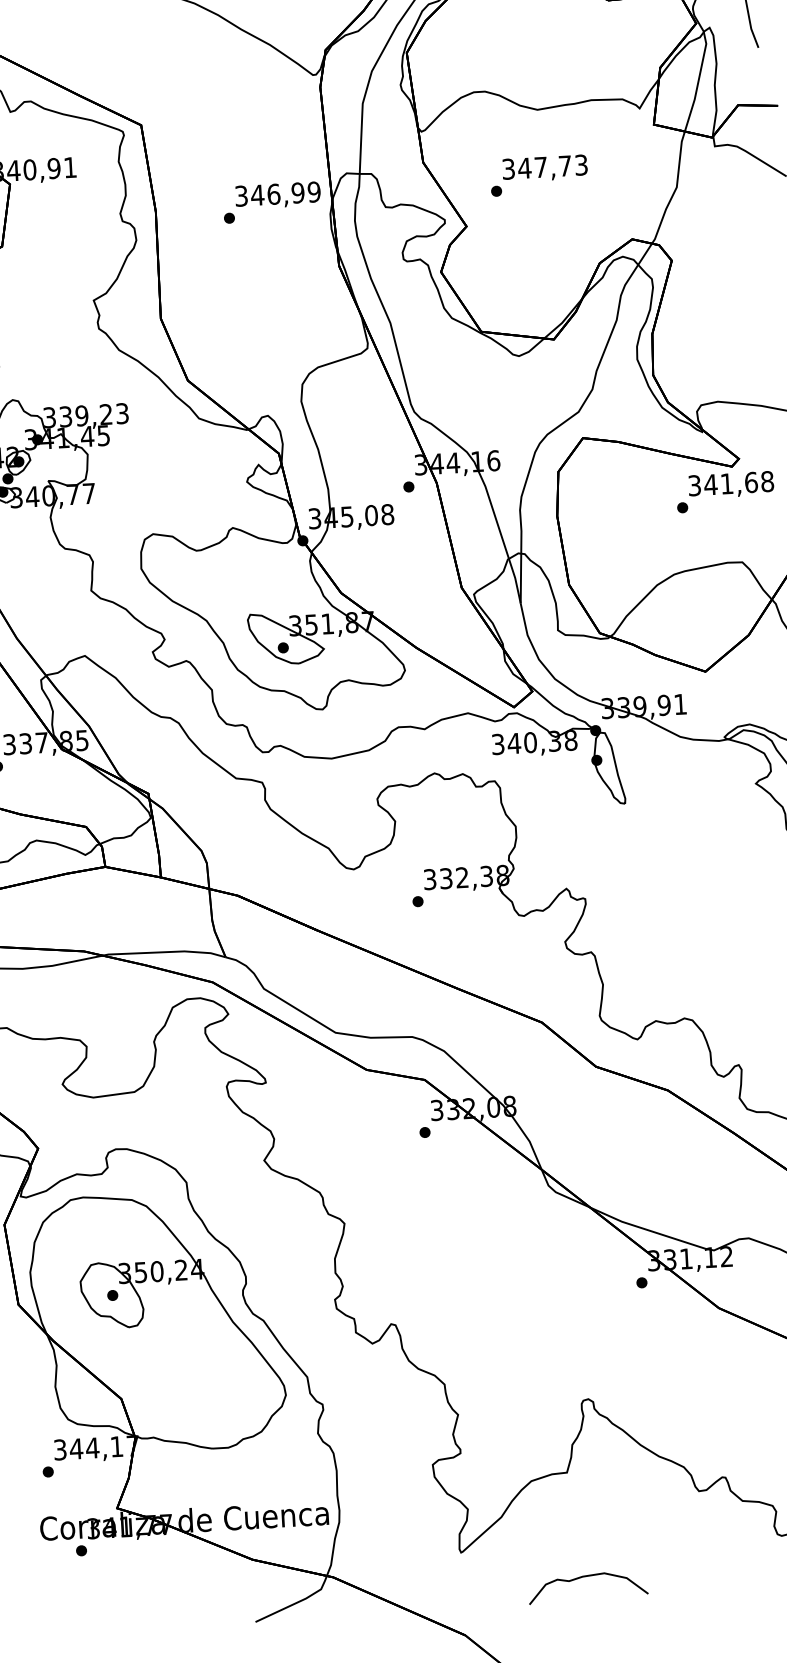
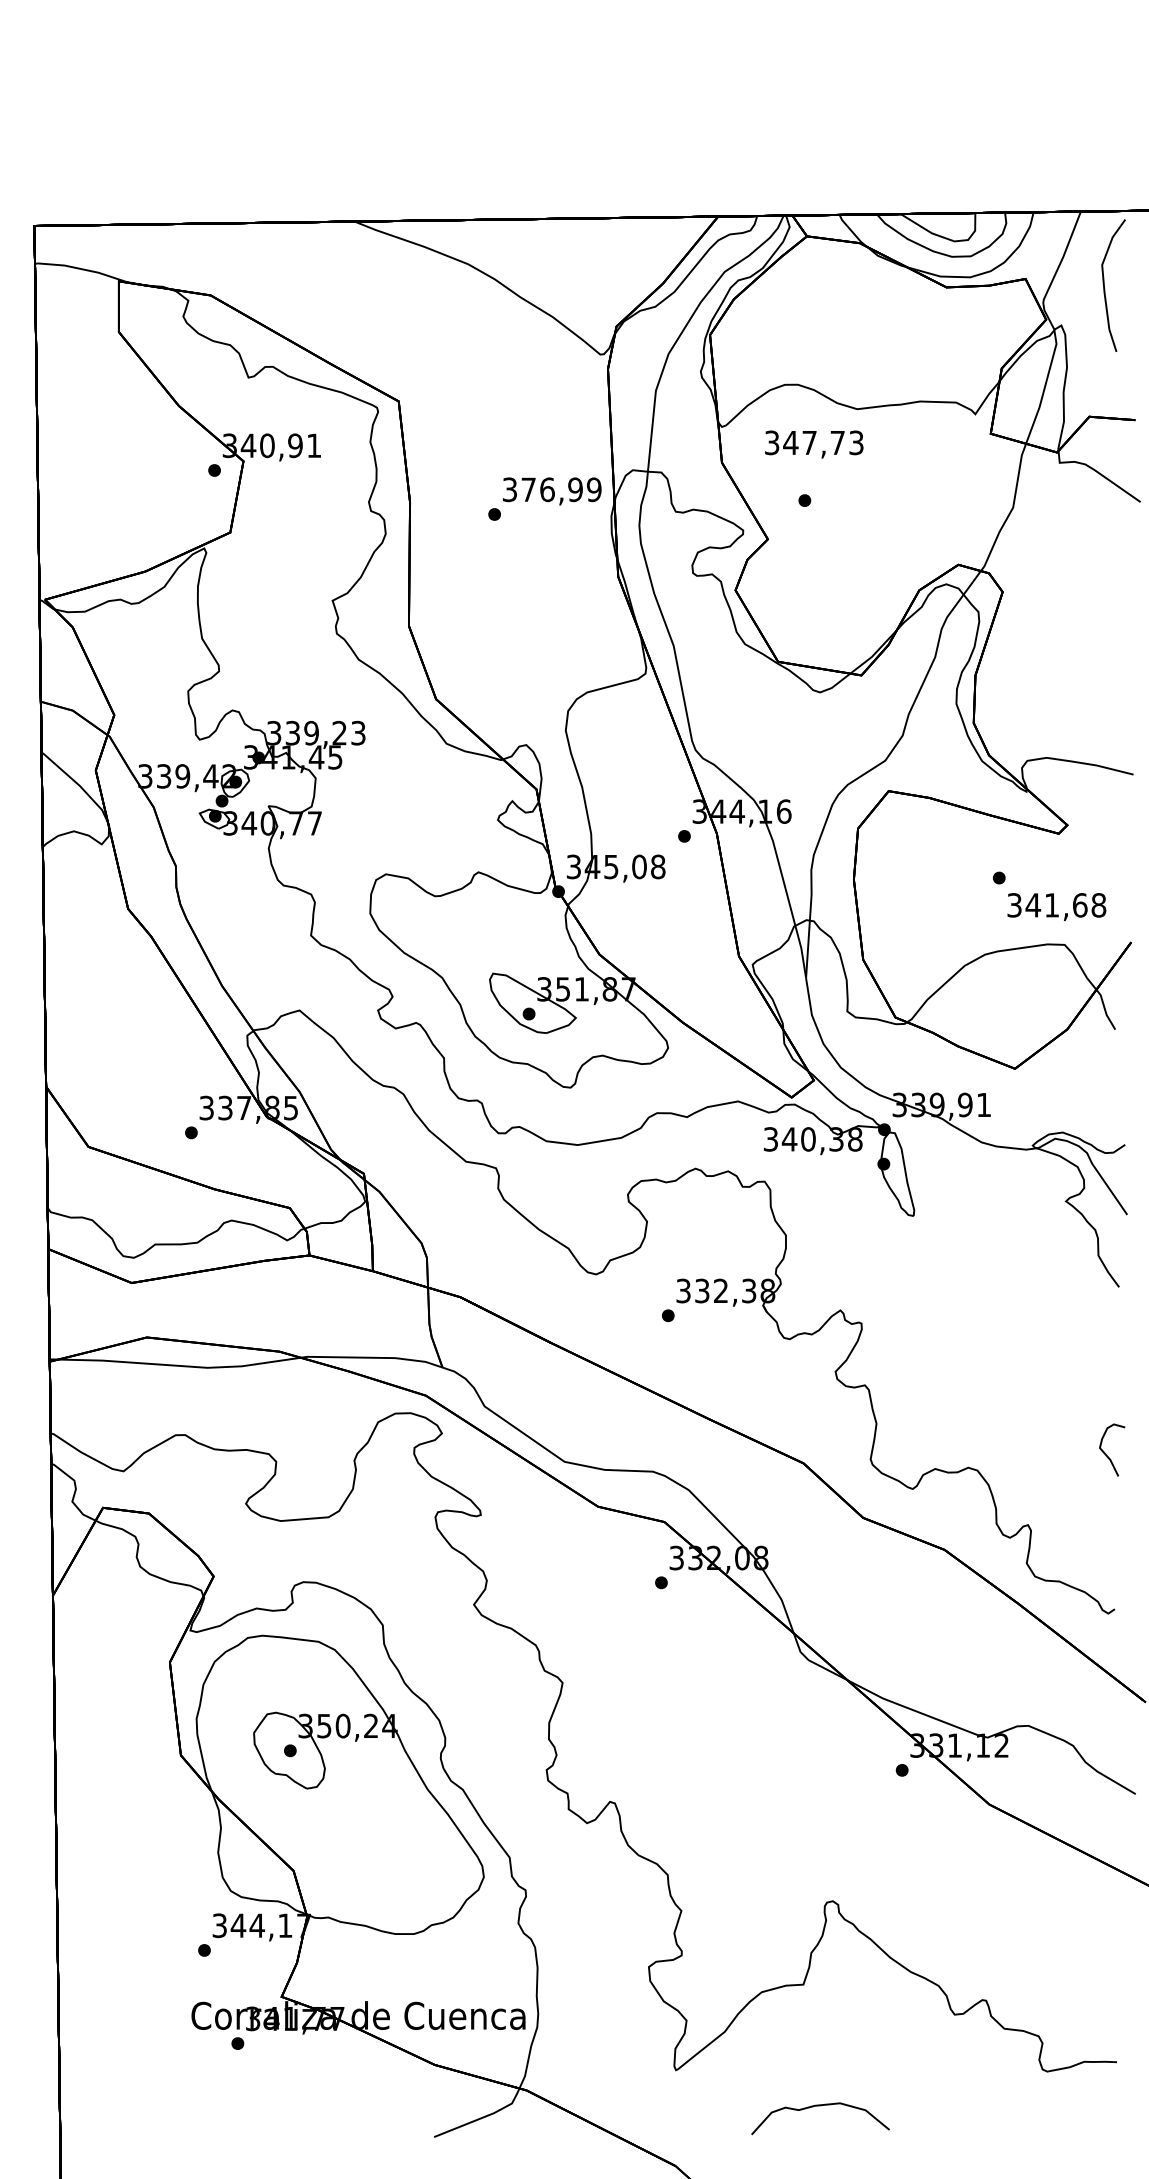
text: (545, 168) -> (814, 444), moved
text: (257, 195) -> (528, 489), 346,99 -> 376,99
text: (730, 484) -> (1056, 906), moved

